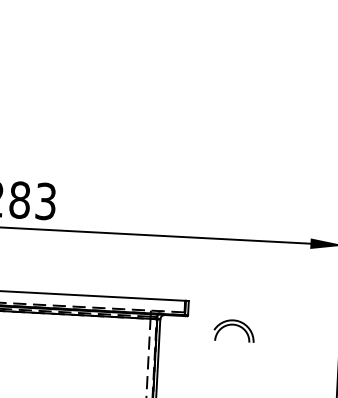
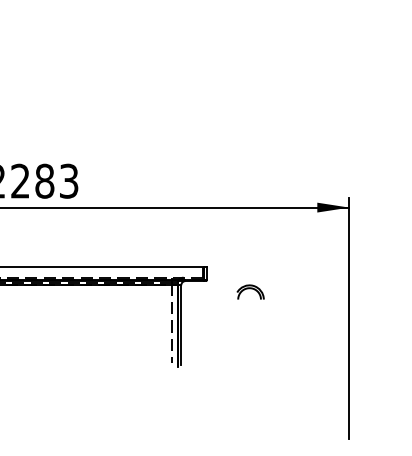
part: (234, 329) -> (250, 291), size x0.71

